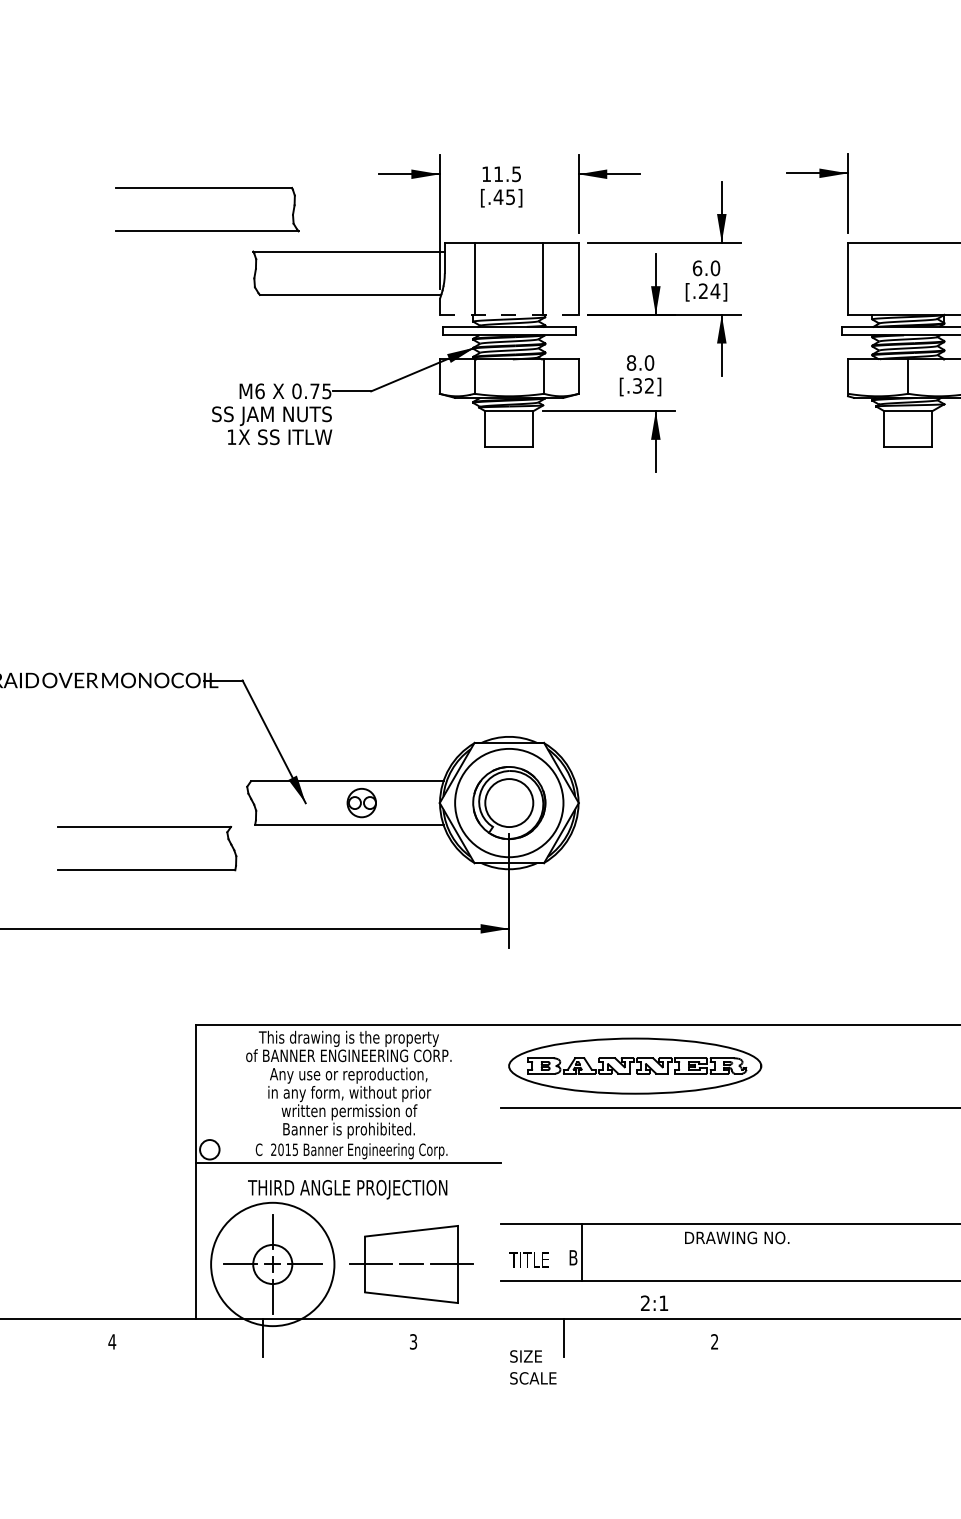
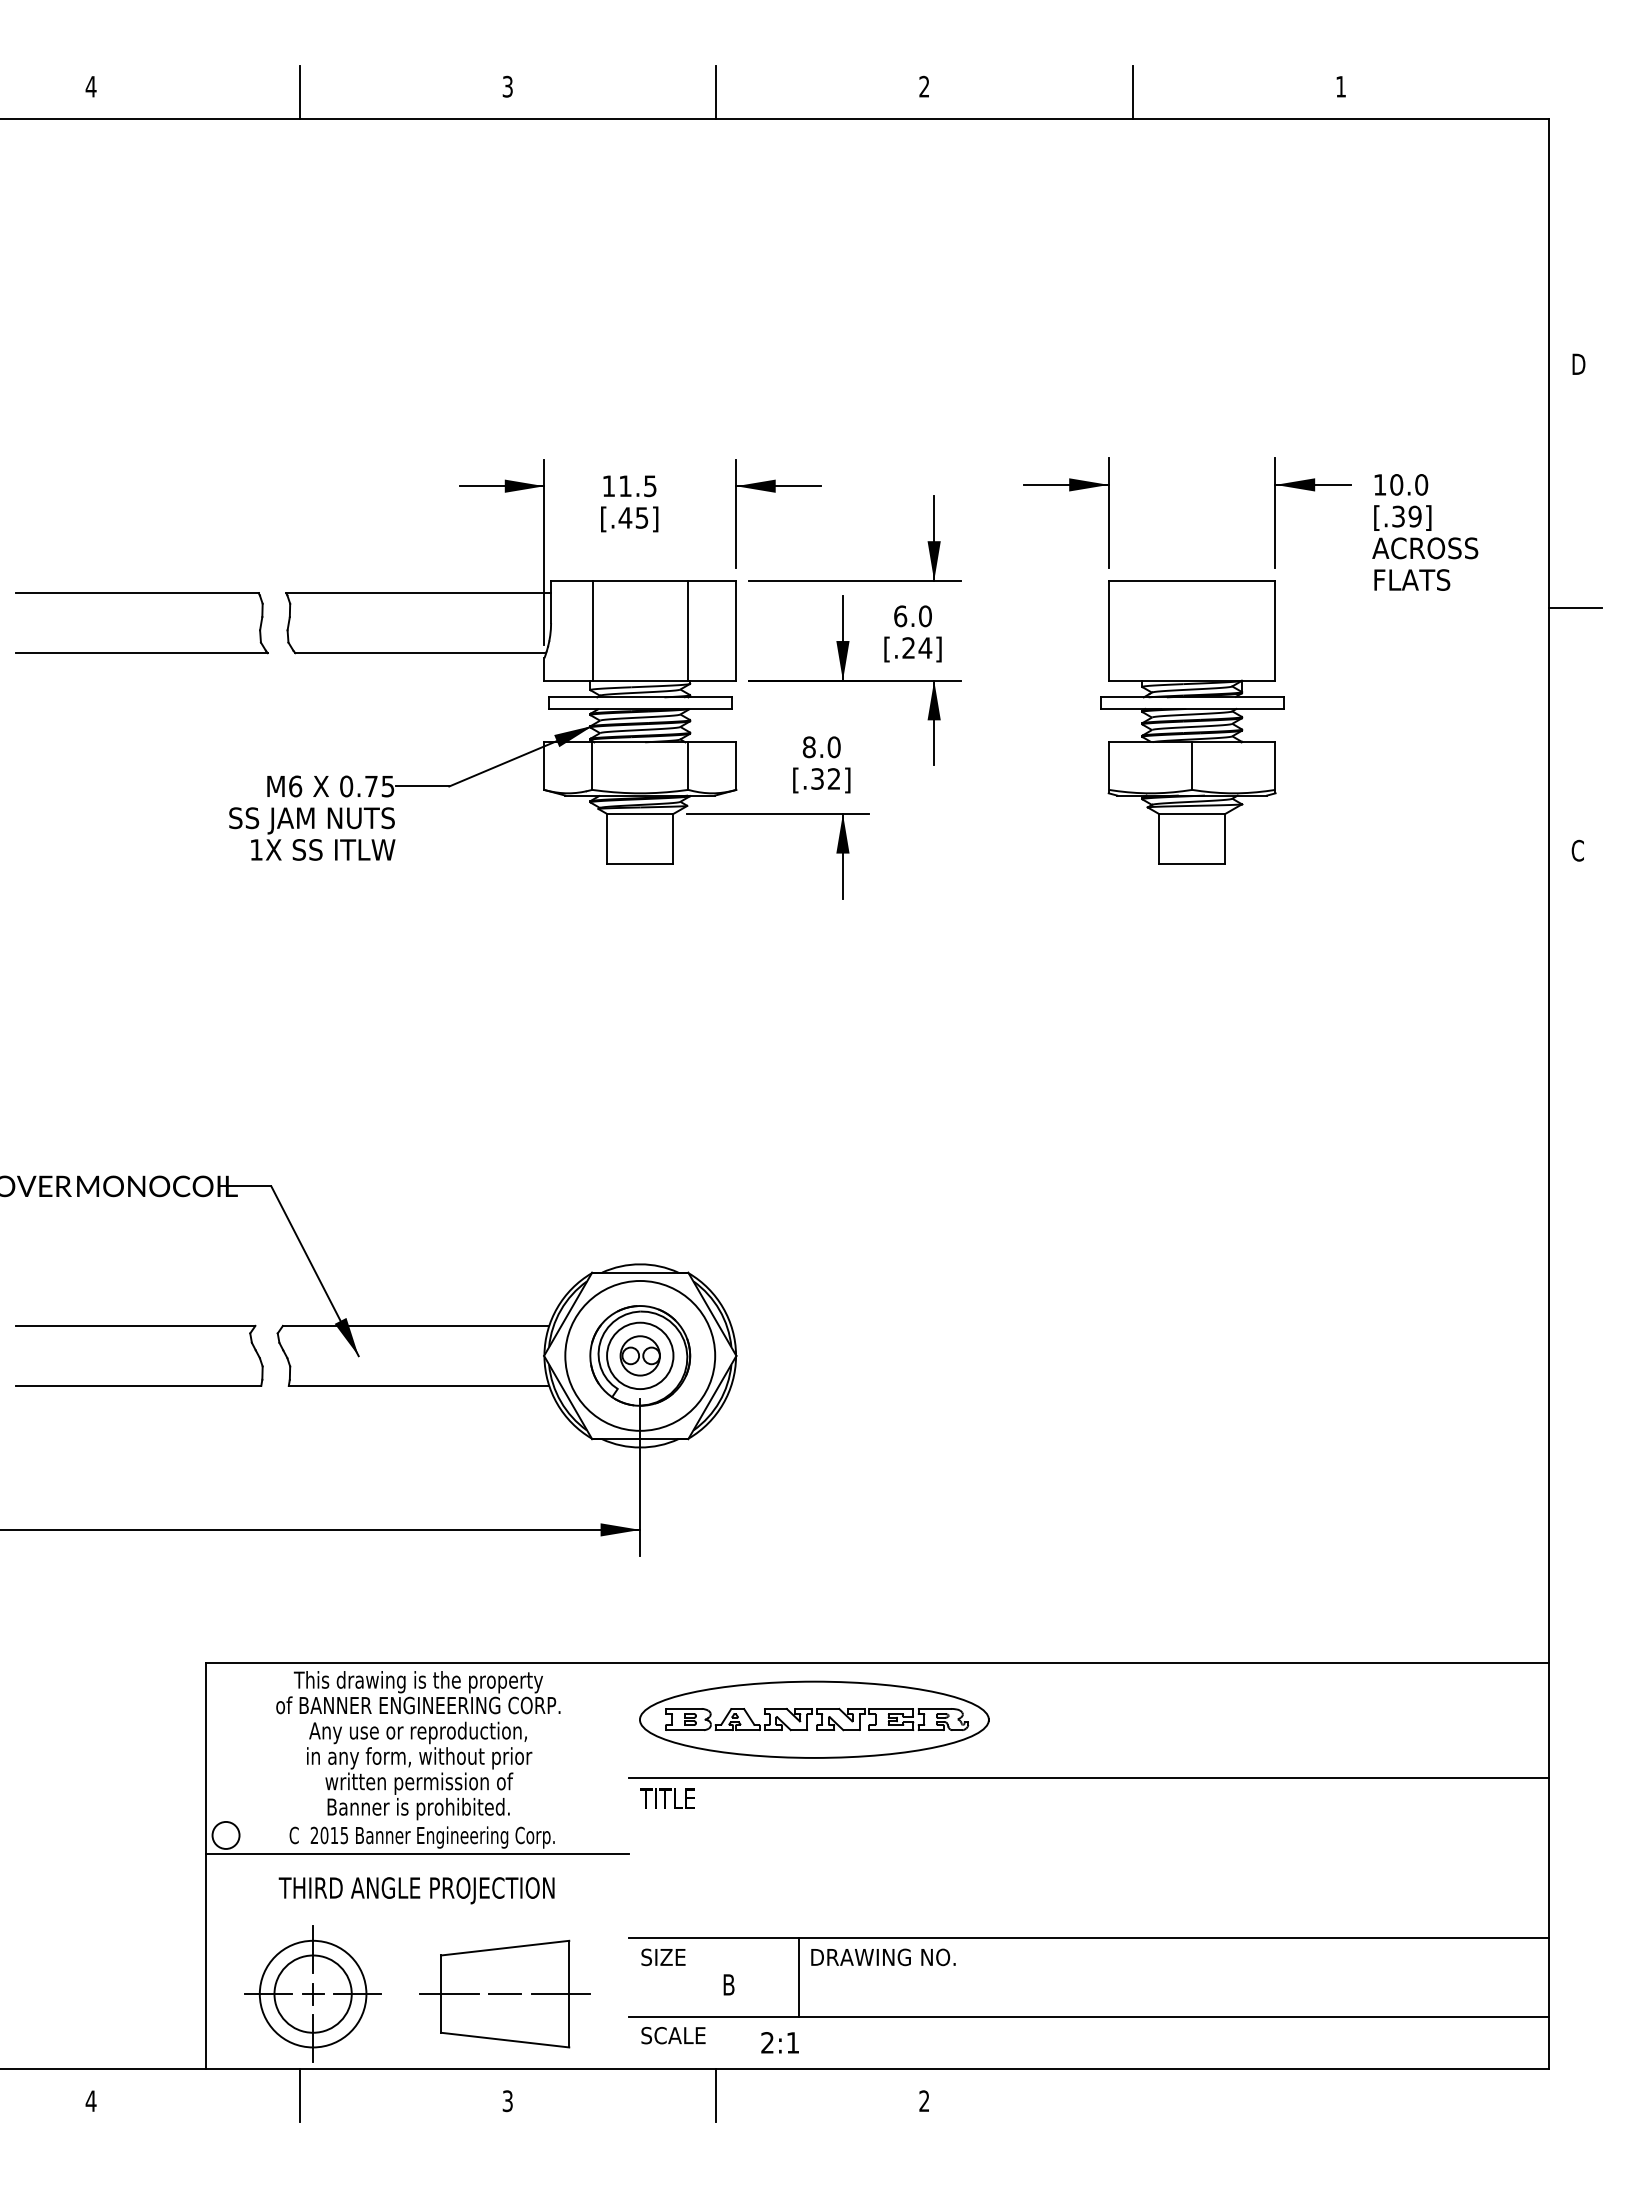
part: (207, 230) -> (141, 652), moved
line: (509, 314) -> (640, 680), dashed -> solid
part: (361, 802) -> (639, 1355), moved
part: (147, 827) -> (139, 1326), moved
text: (737, 1238) -> (883, 1957), moved
line: (581, 1252) -> (798, 1977), moved
text: (528, 1259) -> (667, 1798), moved
circle: (272, 1264) -> (312, 1993), size x0.62
circle: (272, 1264) -> (312, 1993), size x1.43
text: (654, 1303) -> (779, 2042), moved
text: (526, 1356) -> (663, 1957), moved
text: (533, 1378) -> (673, 2035), moved

